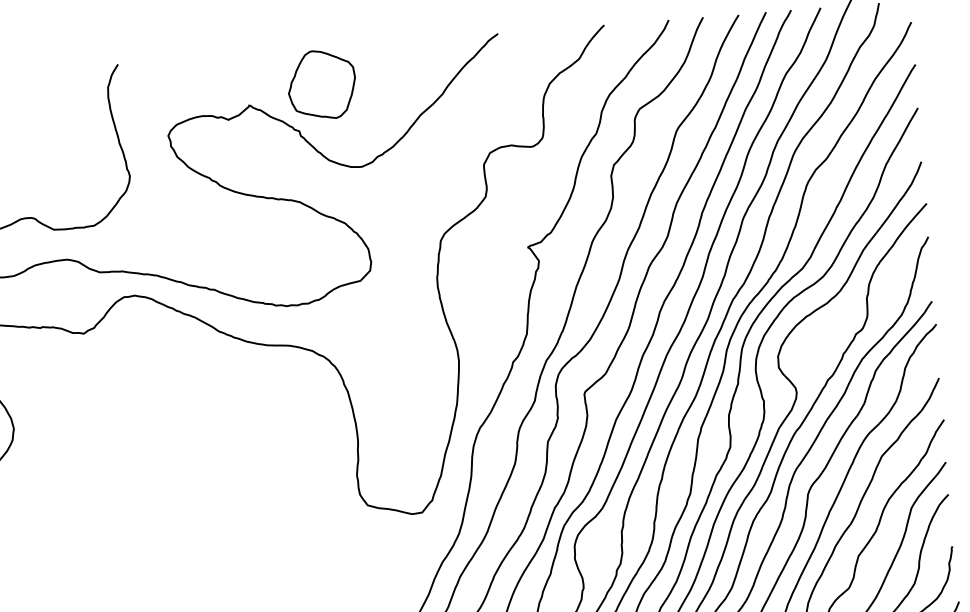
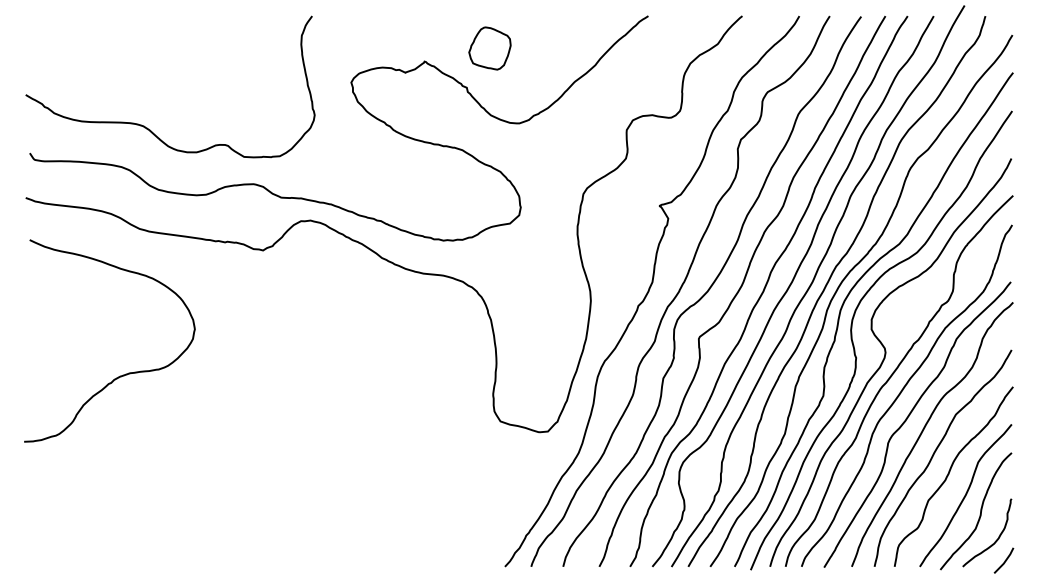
part: (321, 84) -> (489, 48), size x0.7

